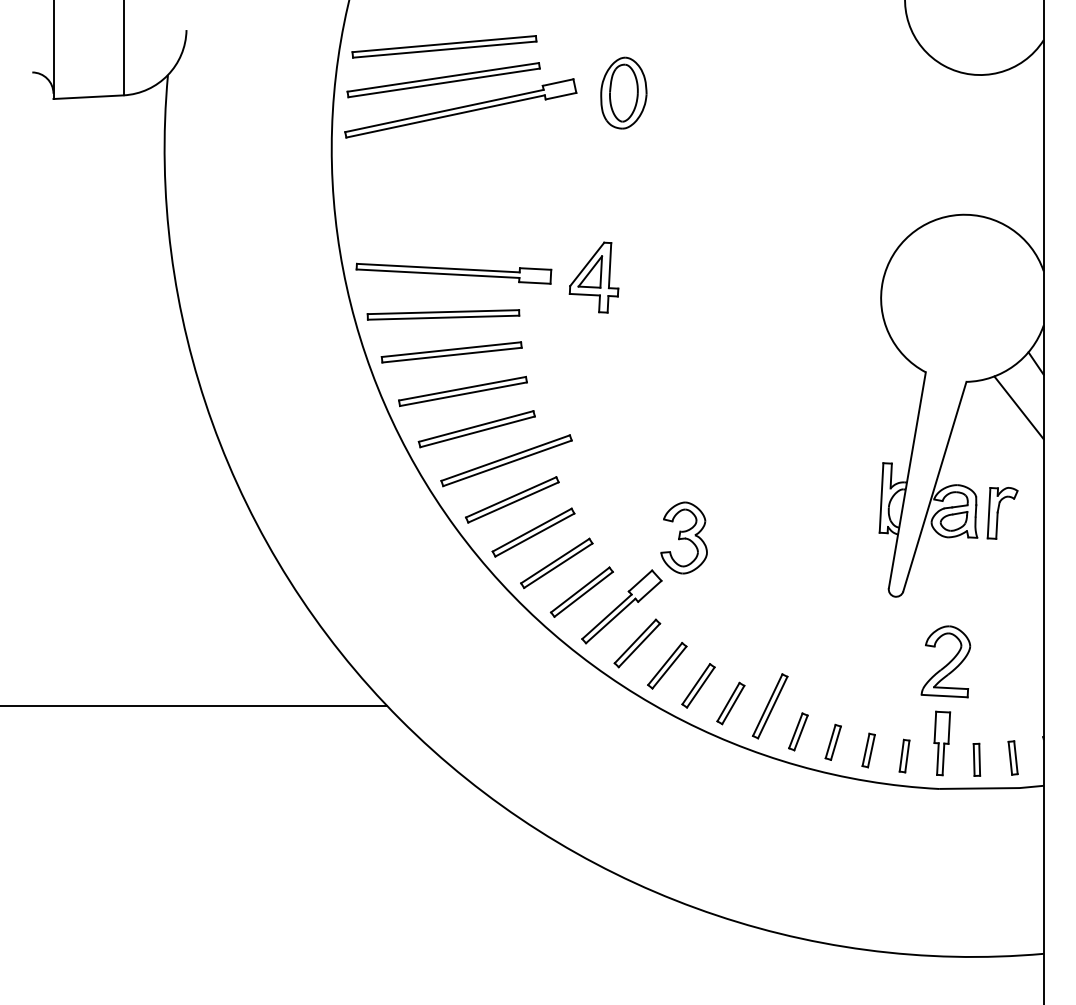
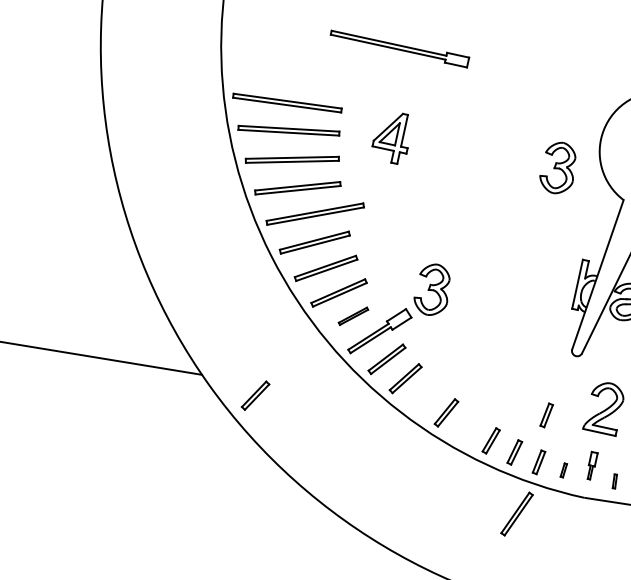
part: (453, 273) -> (399, 48), moved
part: (593, 277) -> (391, 137), moved
part: (828, 342) -> (557, 167), added
part: (581, 591) -> (353, 315), size x0.6
part: (868, 684) -> (546, 415), added
part: (698, 685) -> (255, 395), moved
part: (769, 706) -> (516, 514), moved
part: (942, 743) -> (592, 465), size x0.6
part: (904, 755) -> (563, 470), size x0.6
part: (976, 759) -> (614, 481), size x0.6

